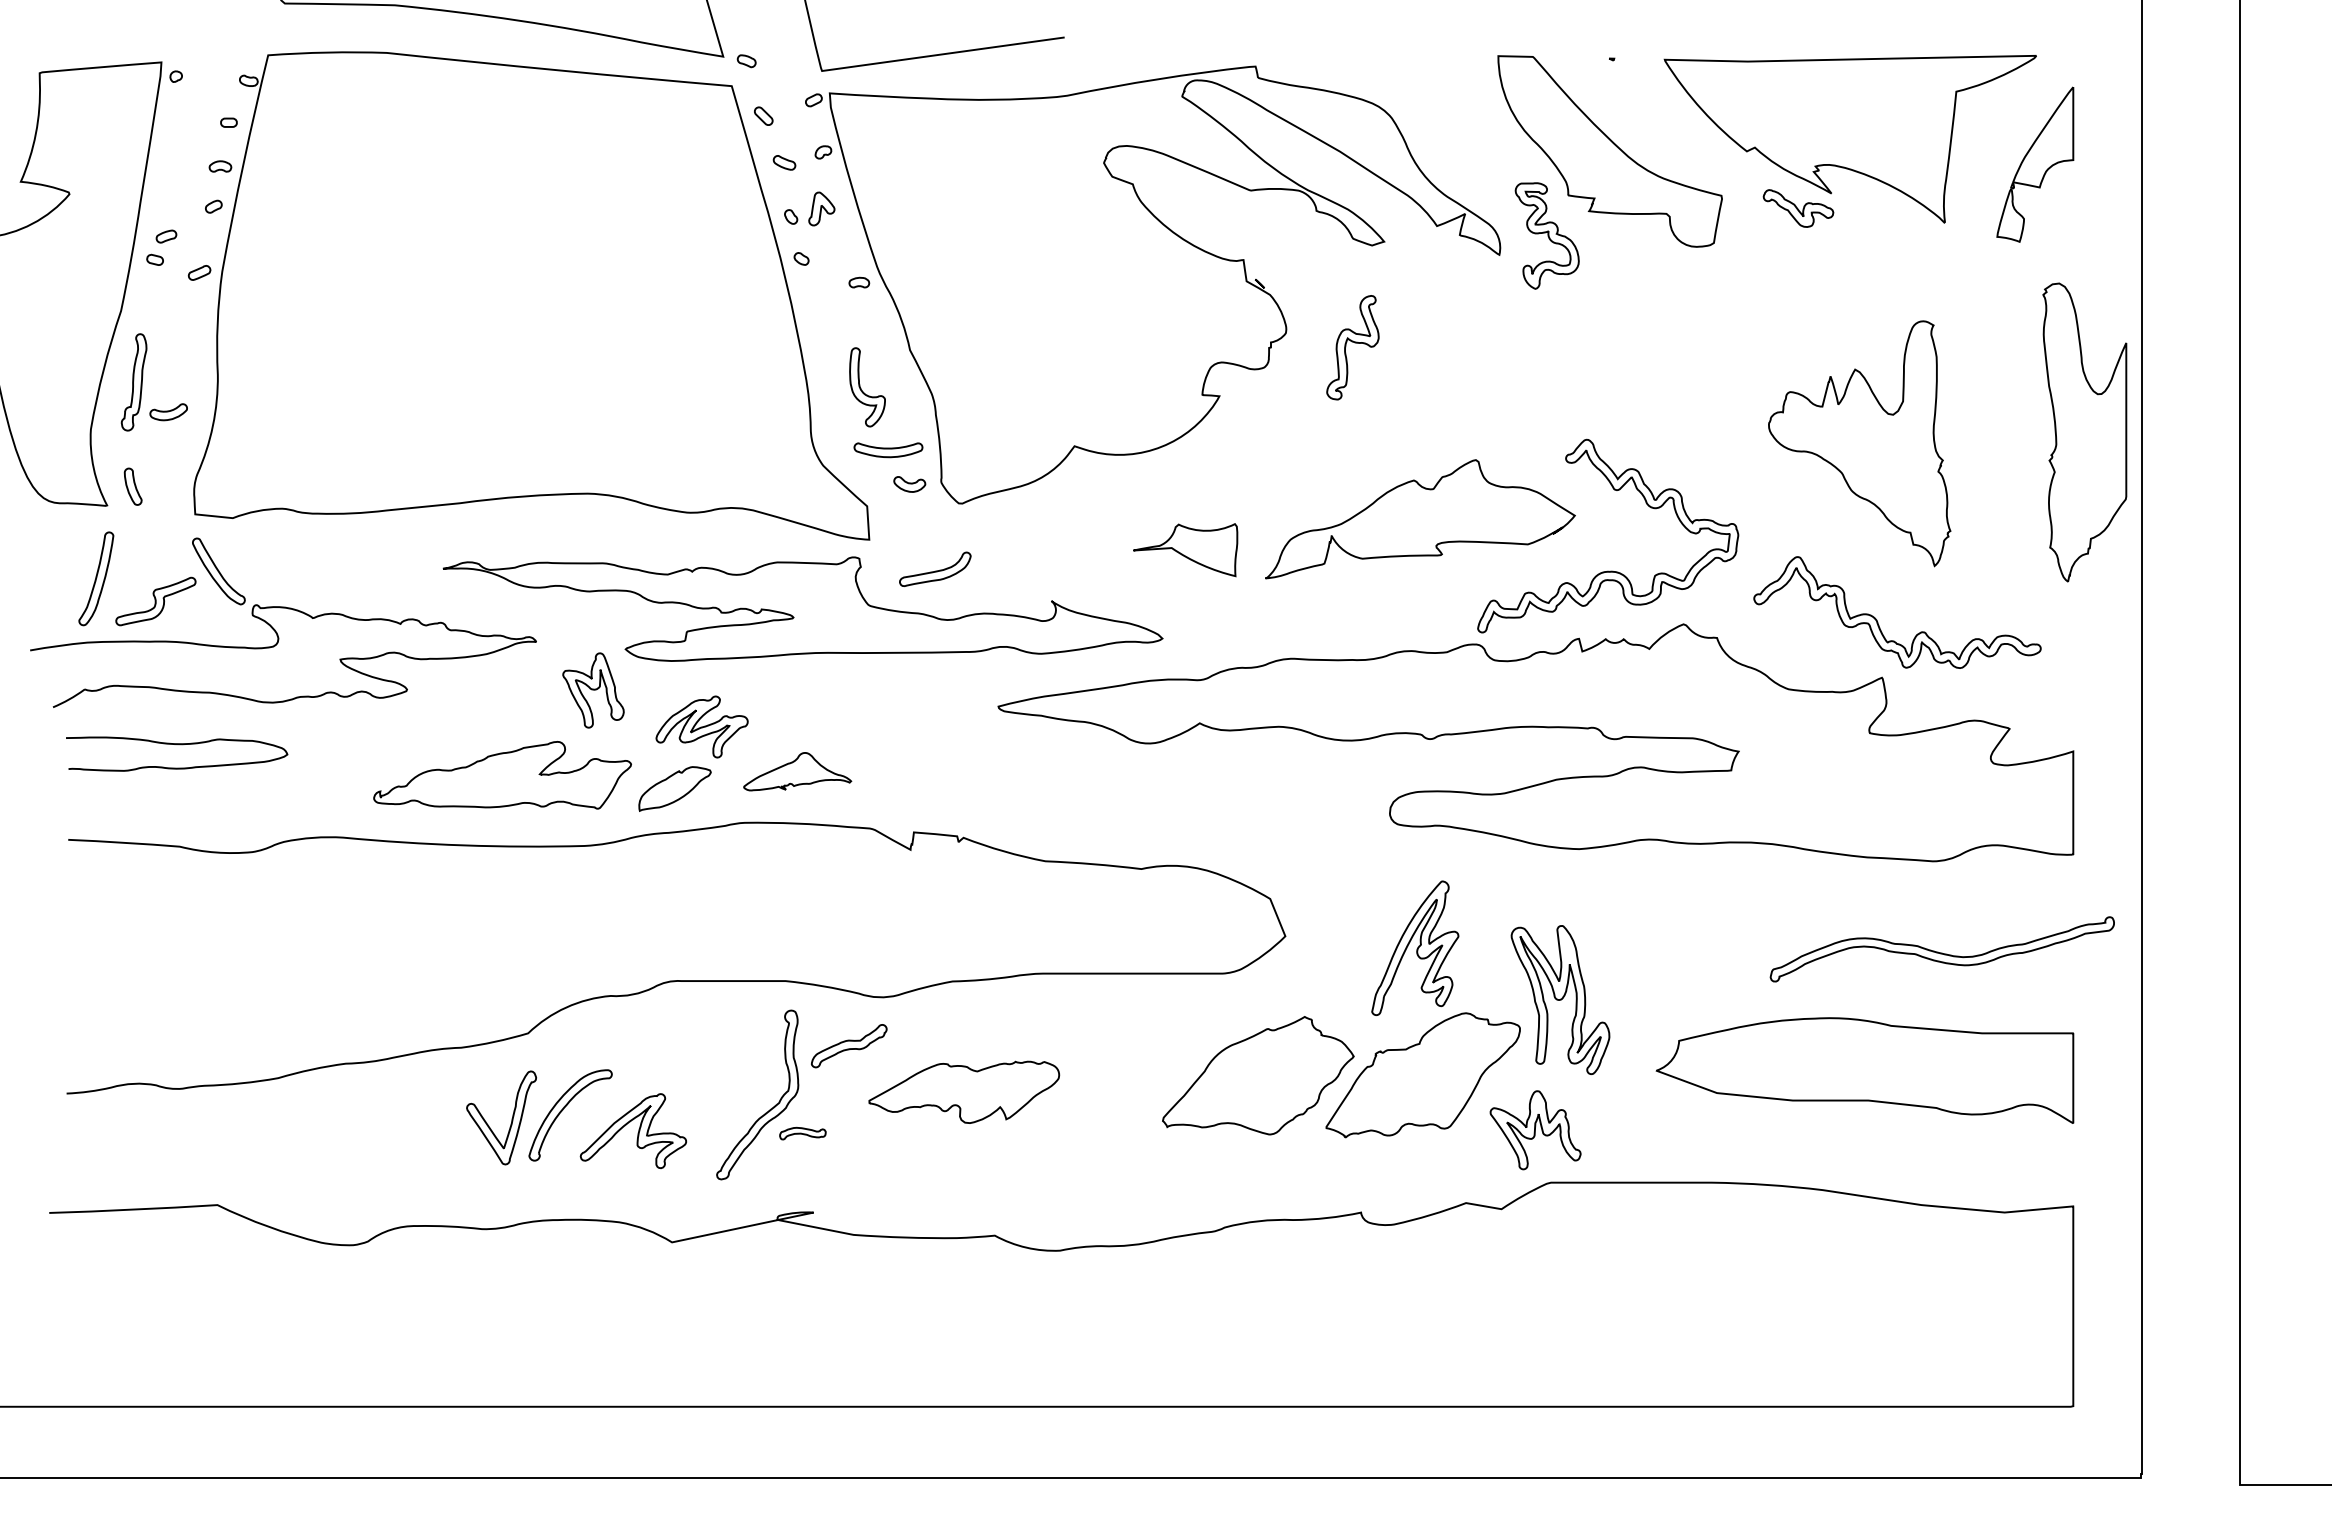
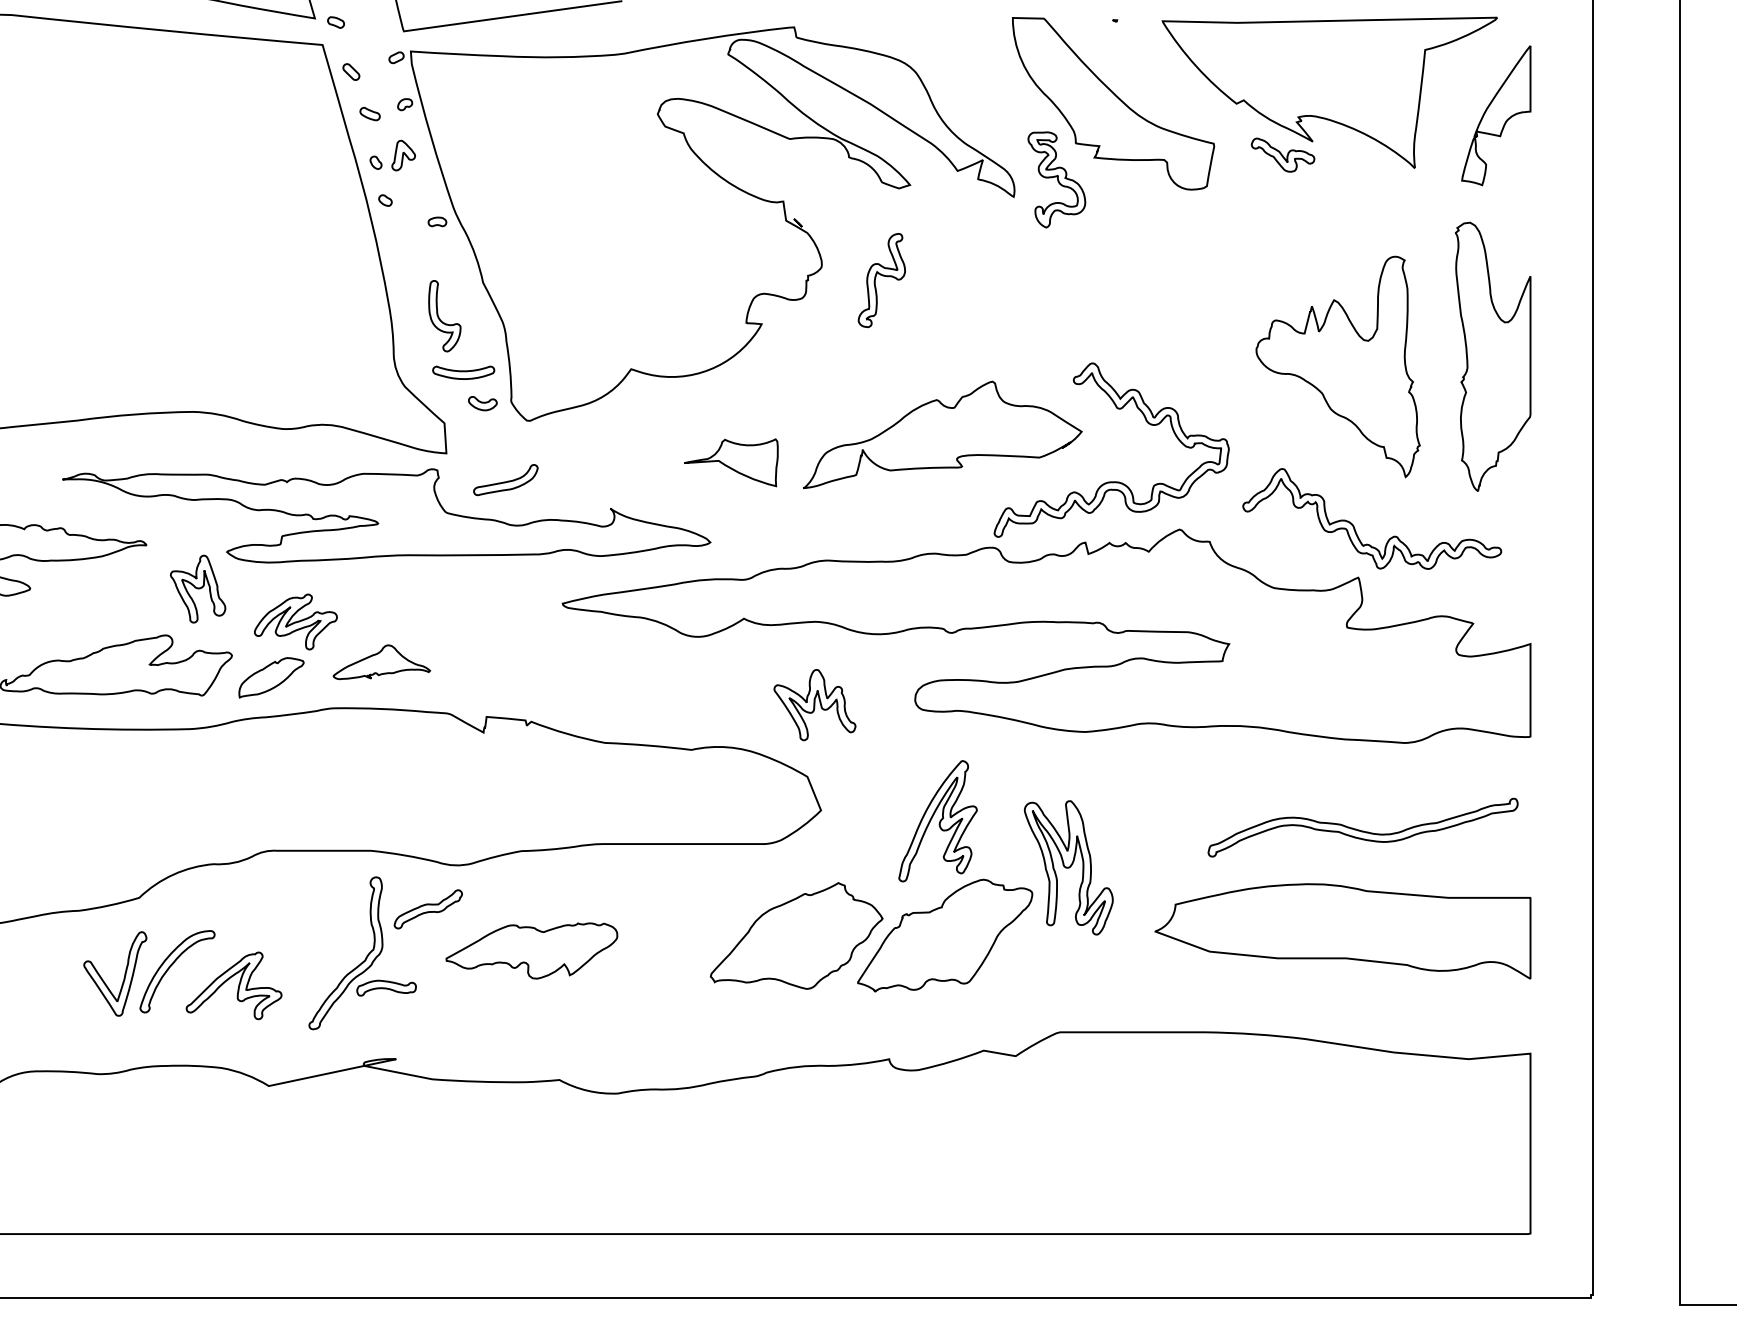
part: (2084, 432) -> (1492, 356), moved
part: (1941, 949) -> (1362, 827), moved
part: (1535, 1130) -> (814, 705), moved
part: (802, 1133) -> (386, 988), size x1.43

